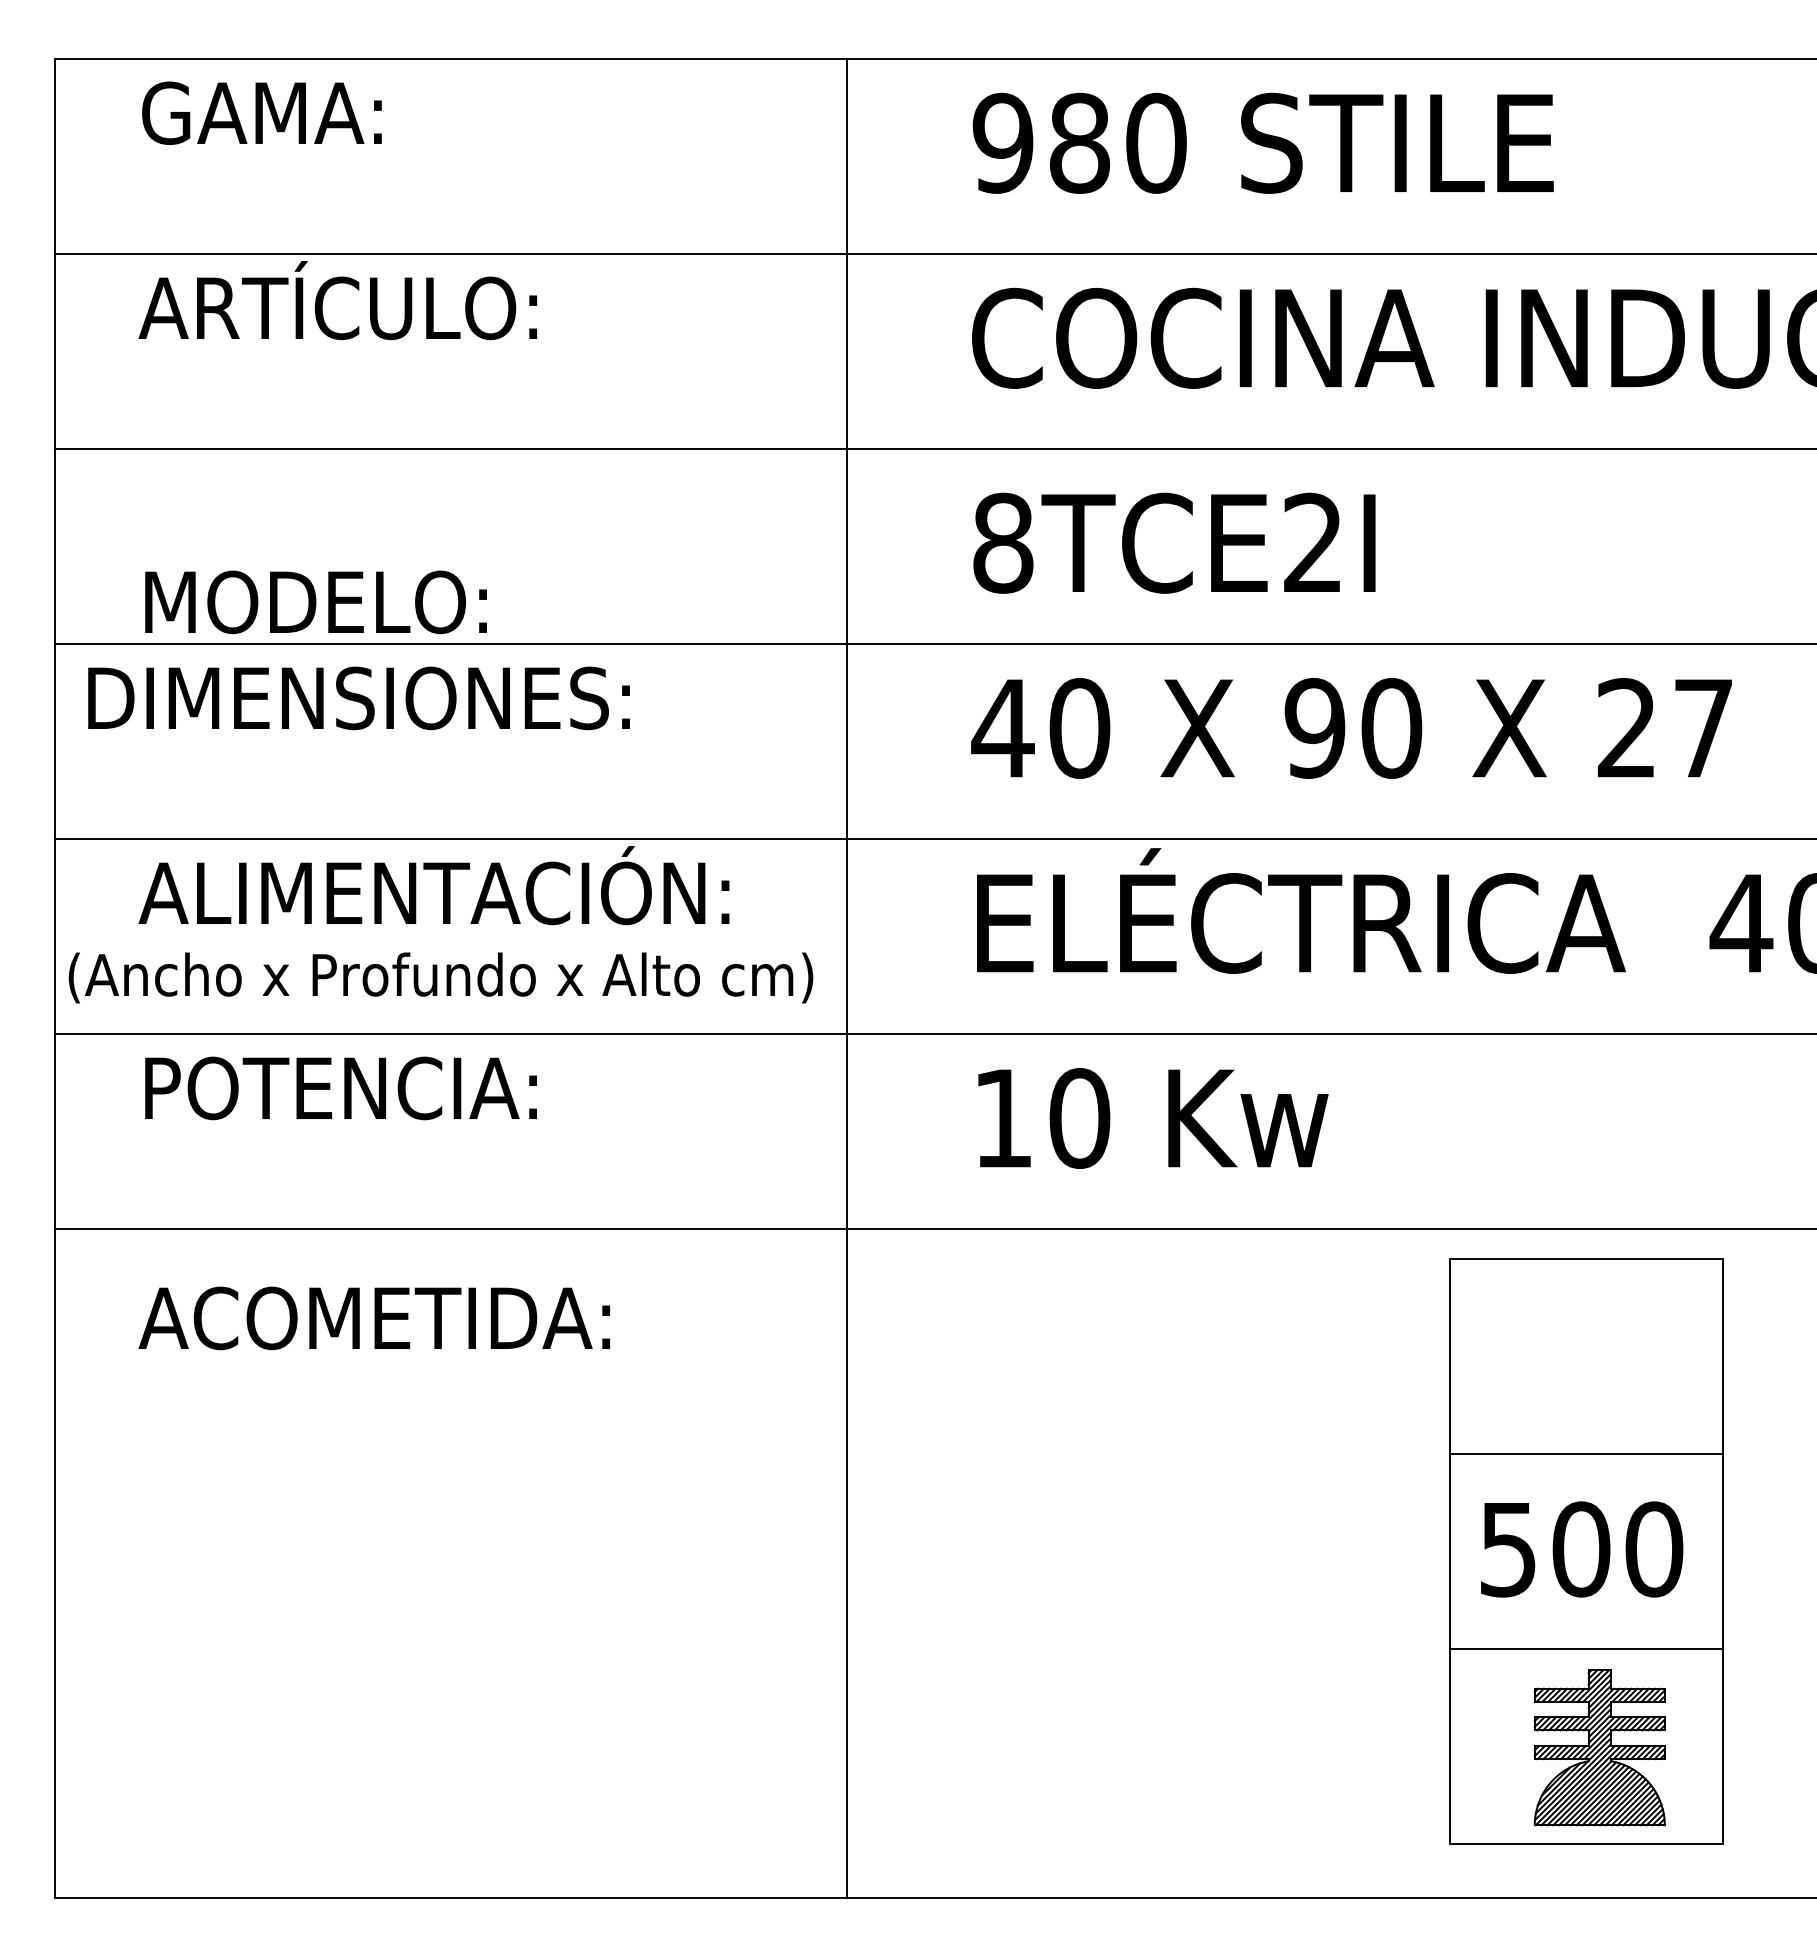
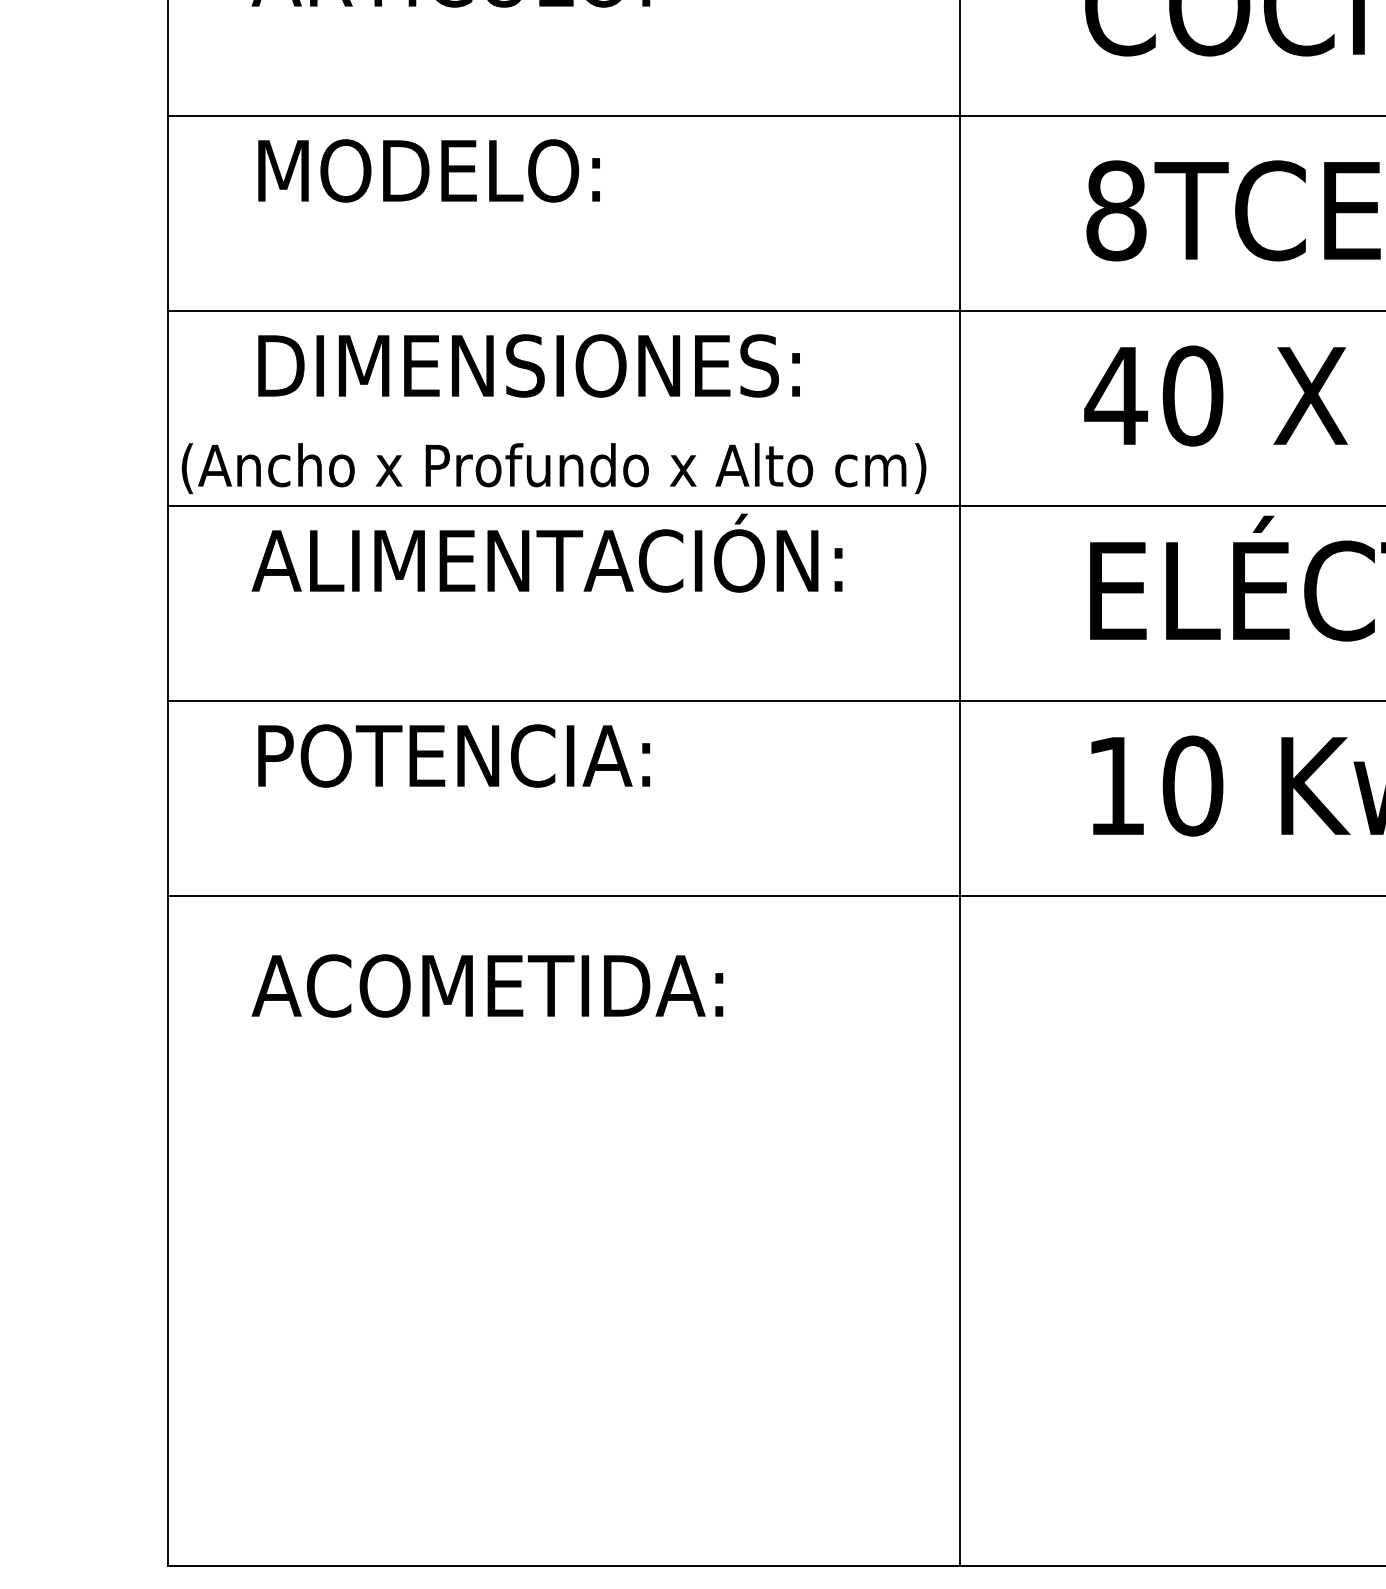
text: (315, 602) -> (428, 171), moved
text: (358, 698) -> (528, 366), moved
text: (440, 977) -> (553, 468), moved

